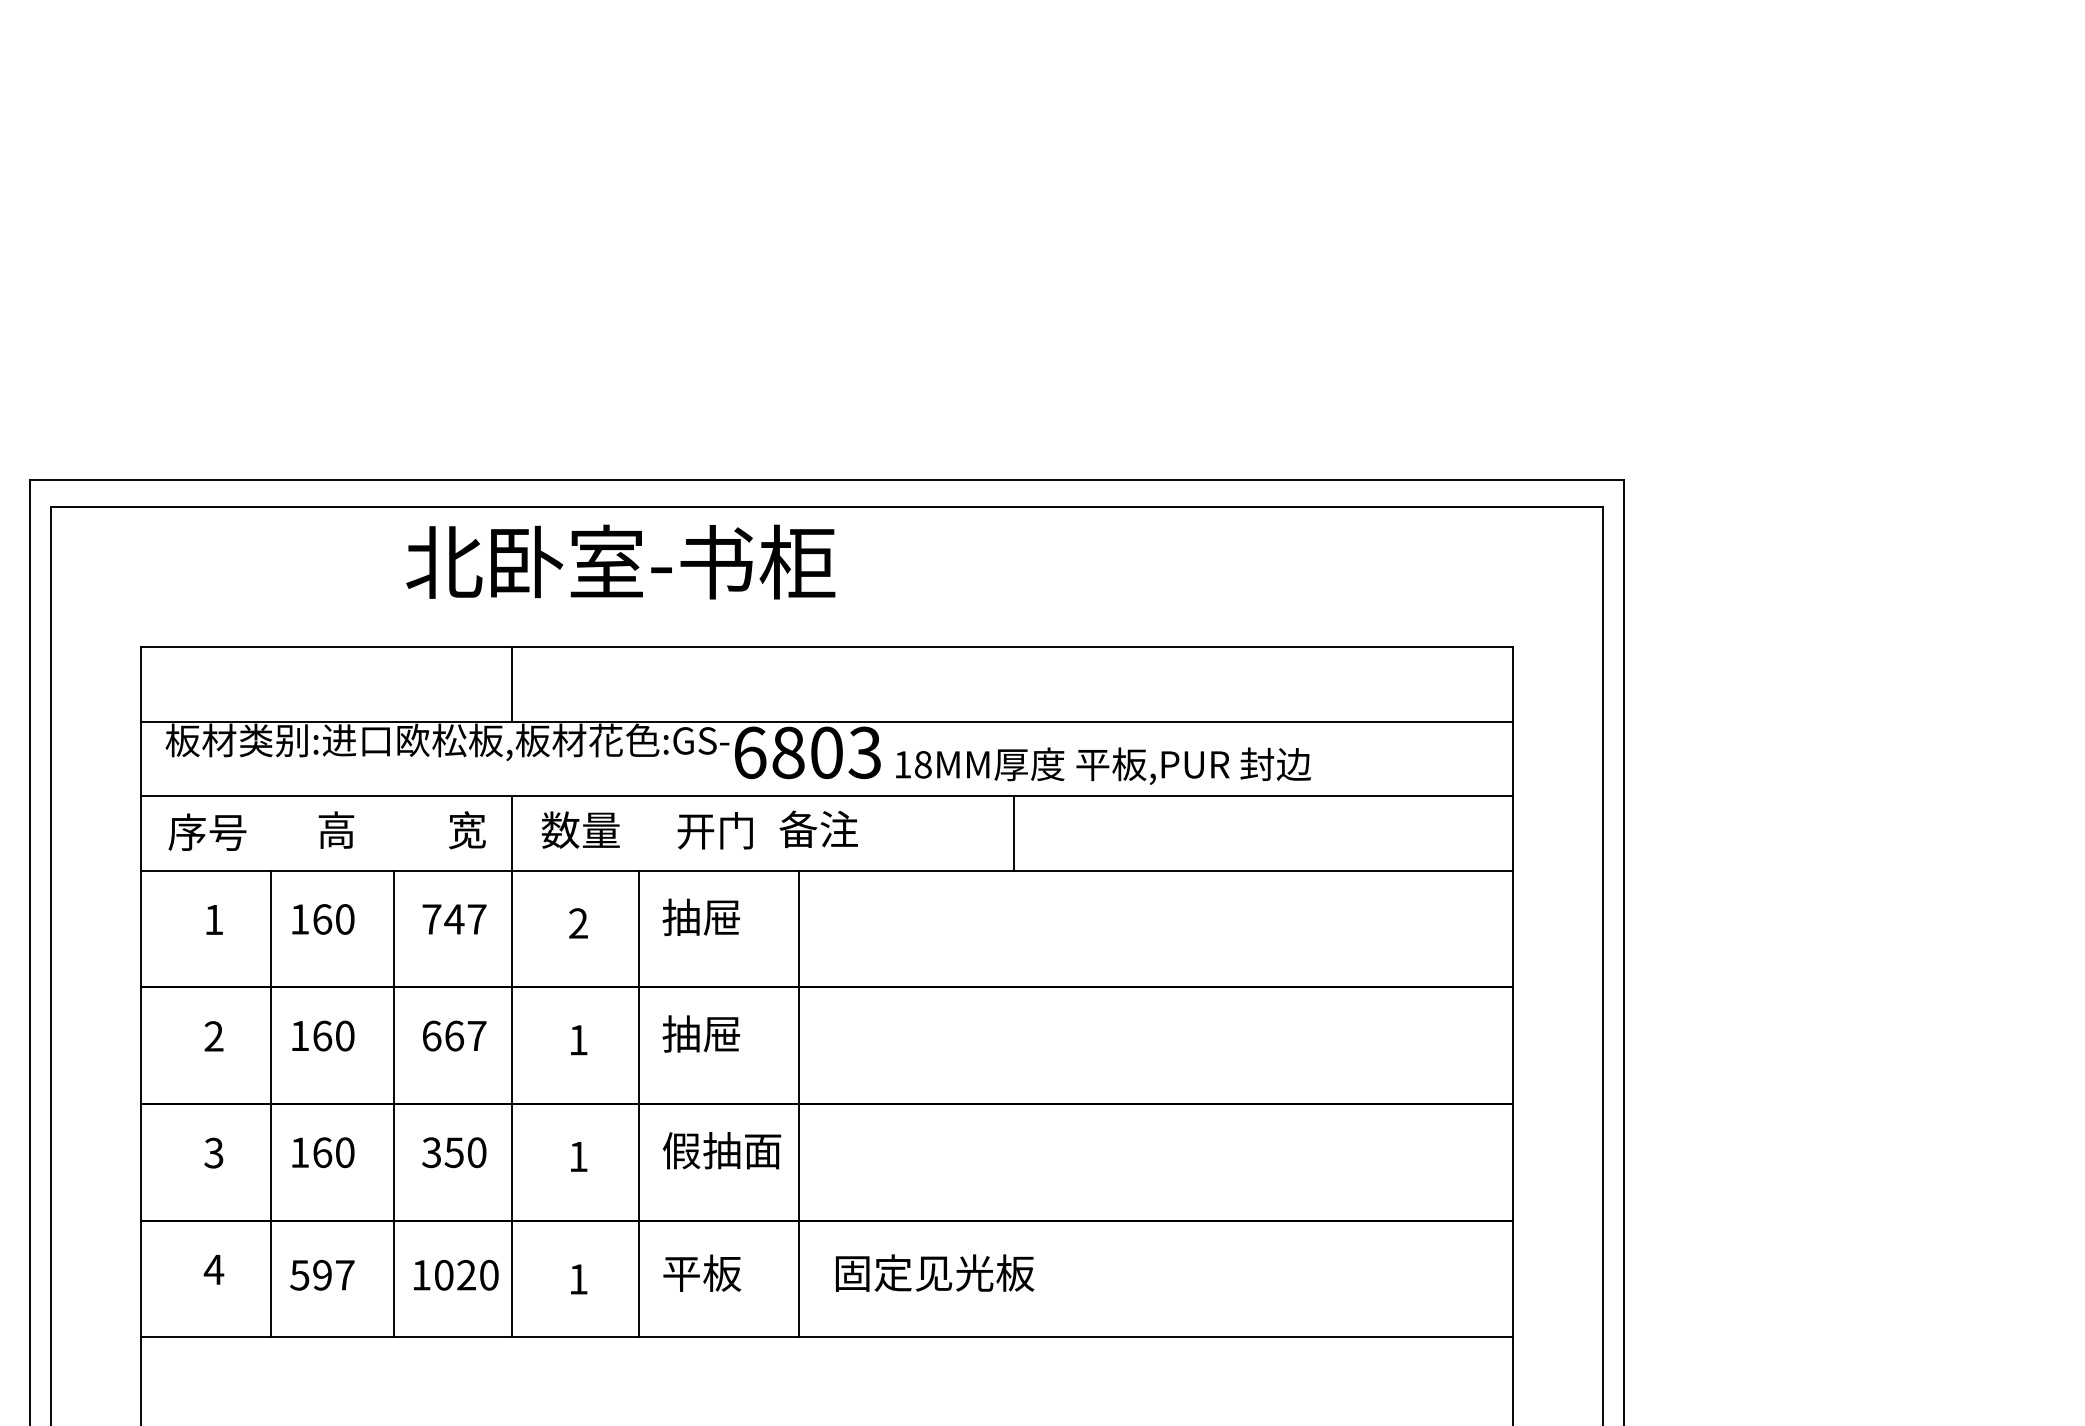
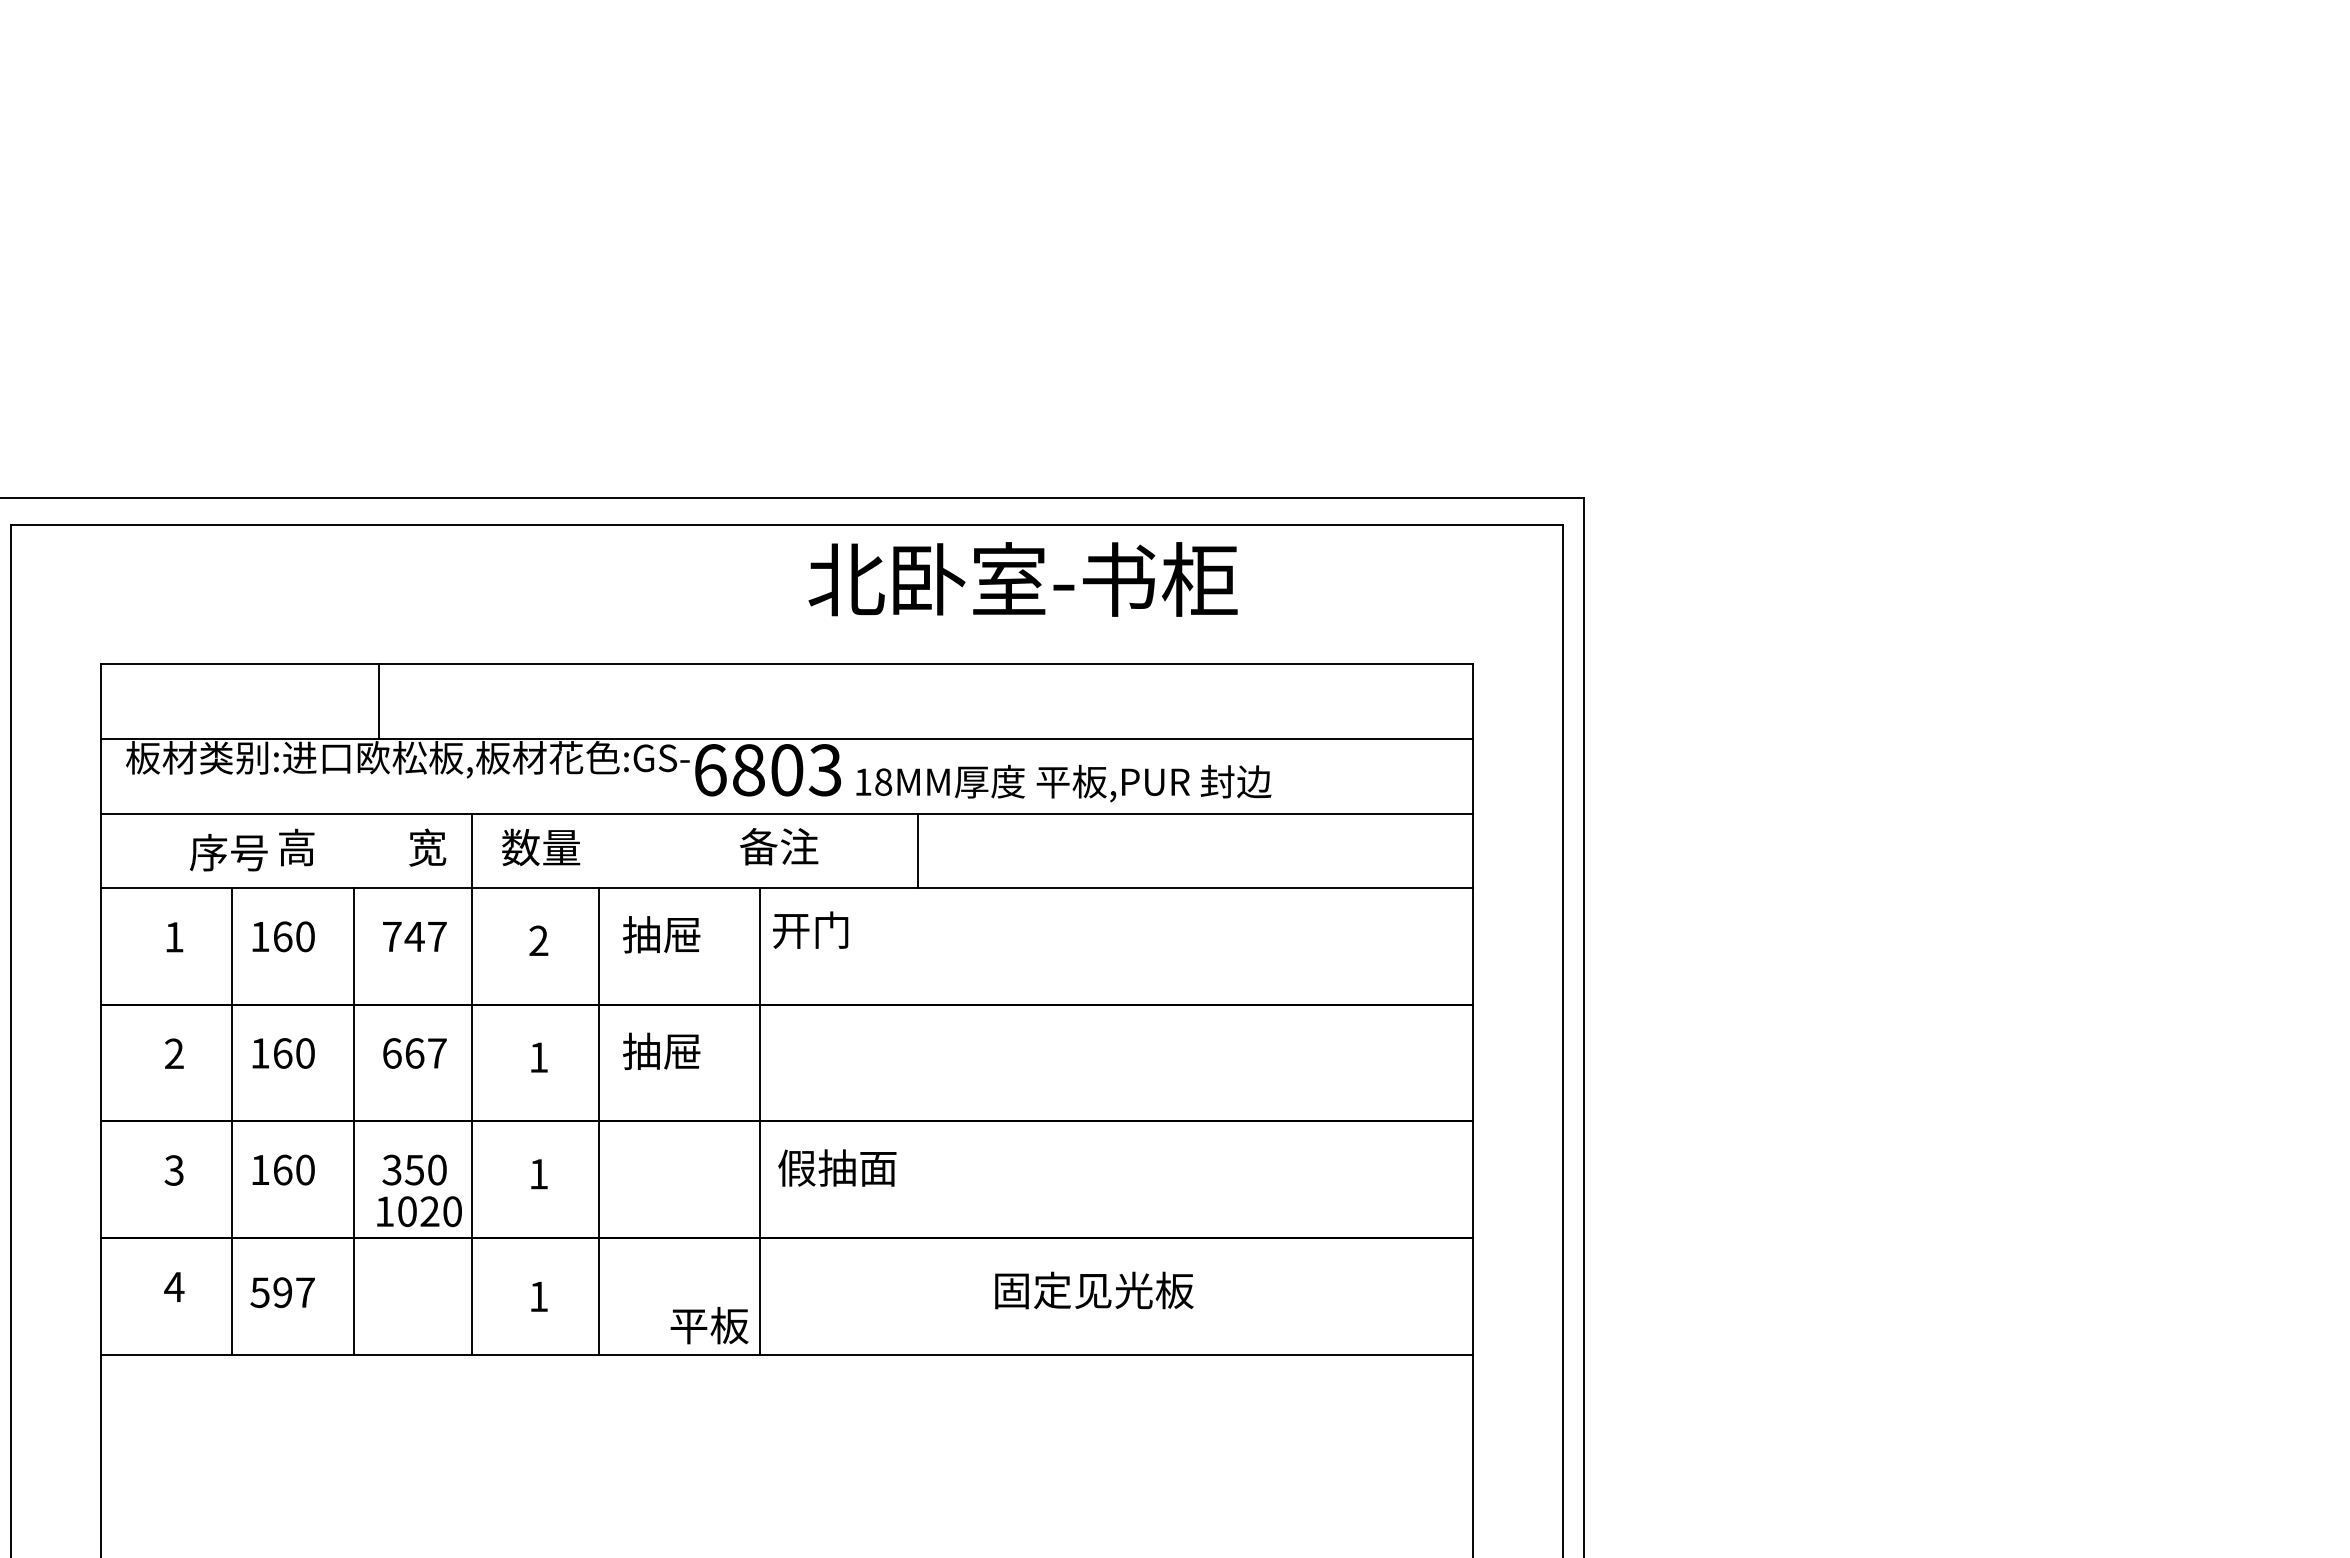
text: (620, 562) -> (1022, 579), moved
line: (511, 684) -> (378, 701), moved
text: (715, 830) -> (810, 929), moved
text: (207, 832) -> (228, 852), moved
line: (1013, 833) -> (917, 850), moved
text: (722, 1150) -> (837, 1167), moved
text: (702, 1273) -> (709, 1325), moved
text: (935, 1273) -> (1094, 1290), moved
text: (456, 1275) -> (419, 1211), moved

